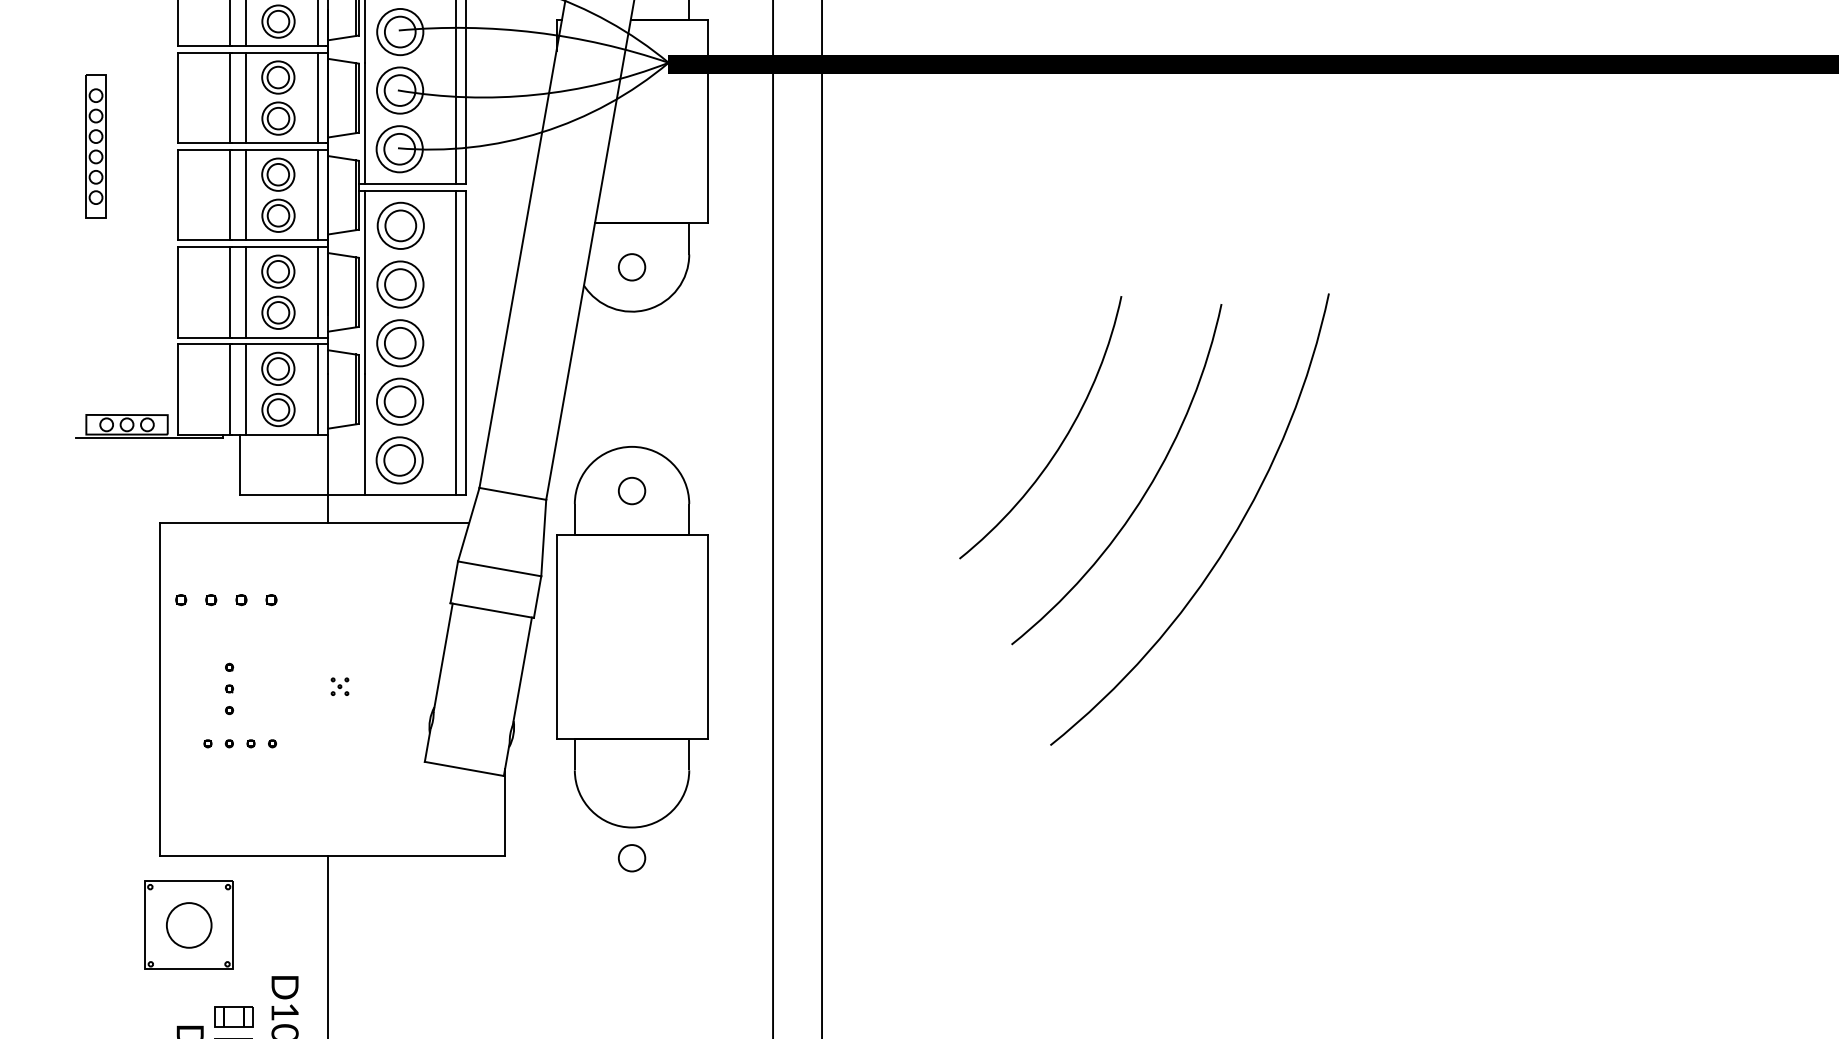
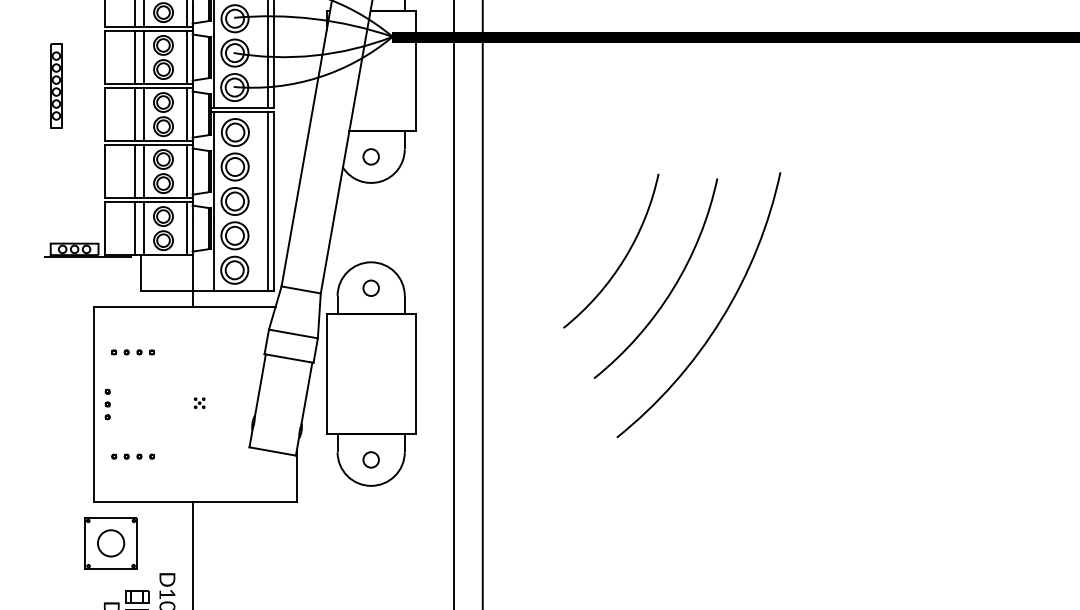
part: (227, 600) -> (133, 352), size x0.71
part: (229, 688) -> (107, 404), moved
part: (239, 743) -> (132, 456), moved
circle: (630, 857) -> (370, 459), moved

